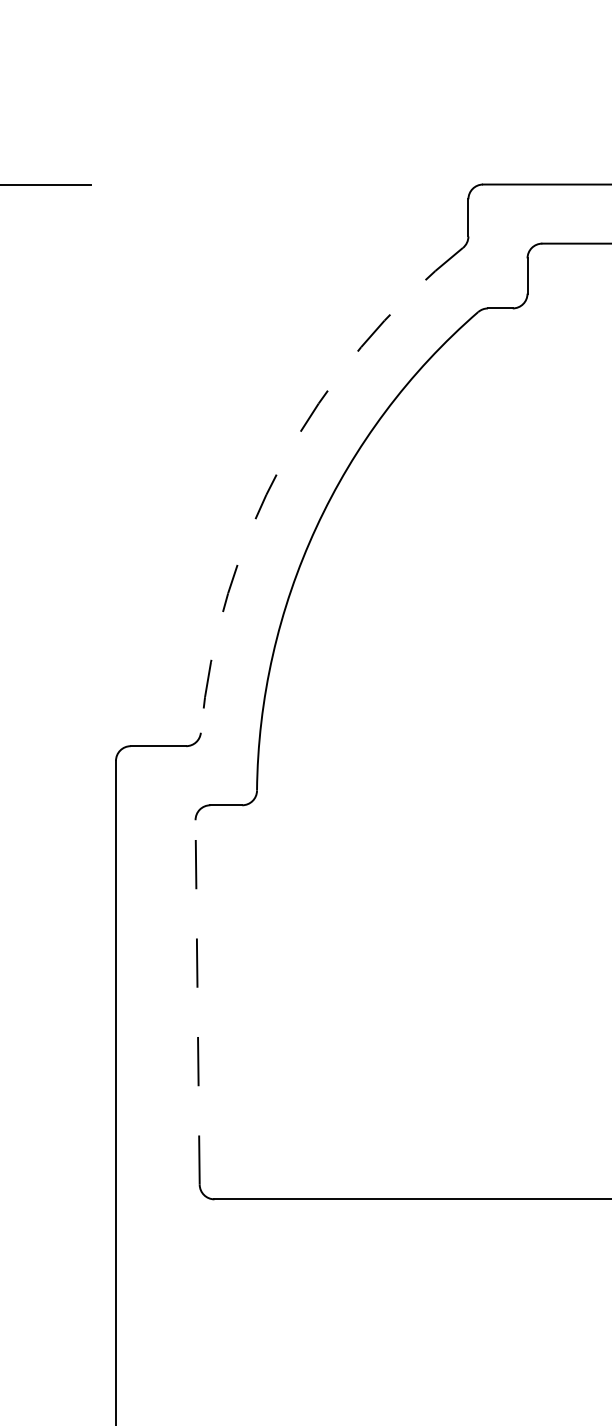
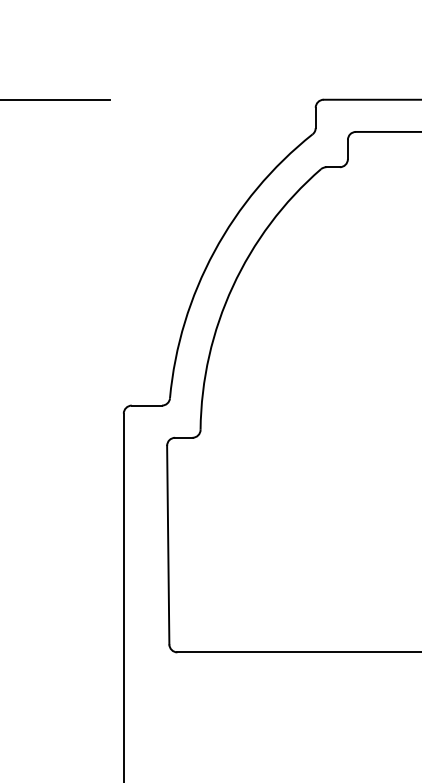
arc: (282, 463) -> (214, 251), dashed -> solid
line: (198, 1001) -> (168, 544), dashed -> solid

